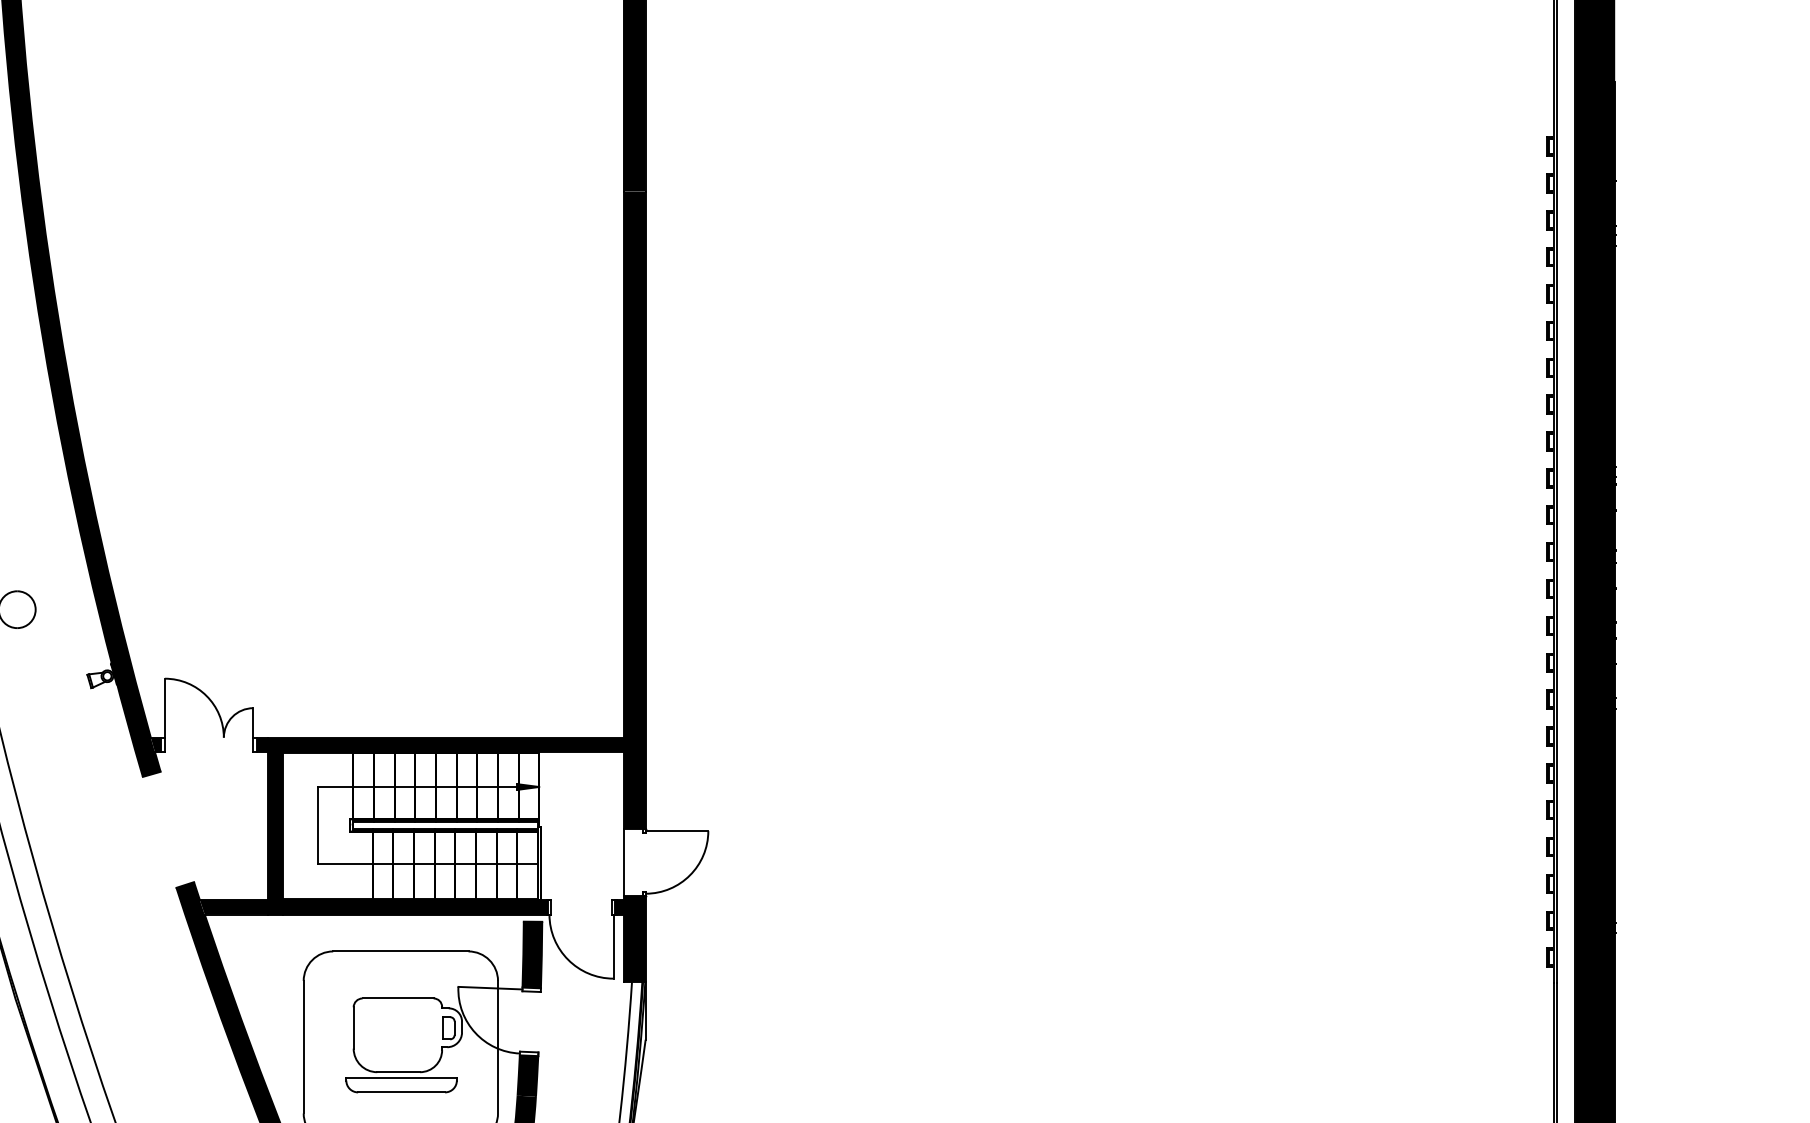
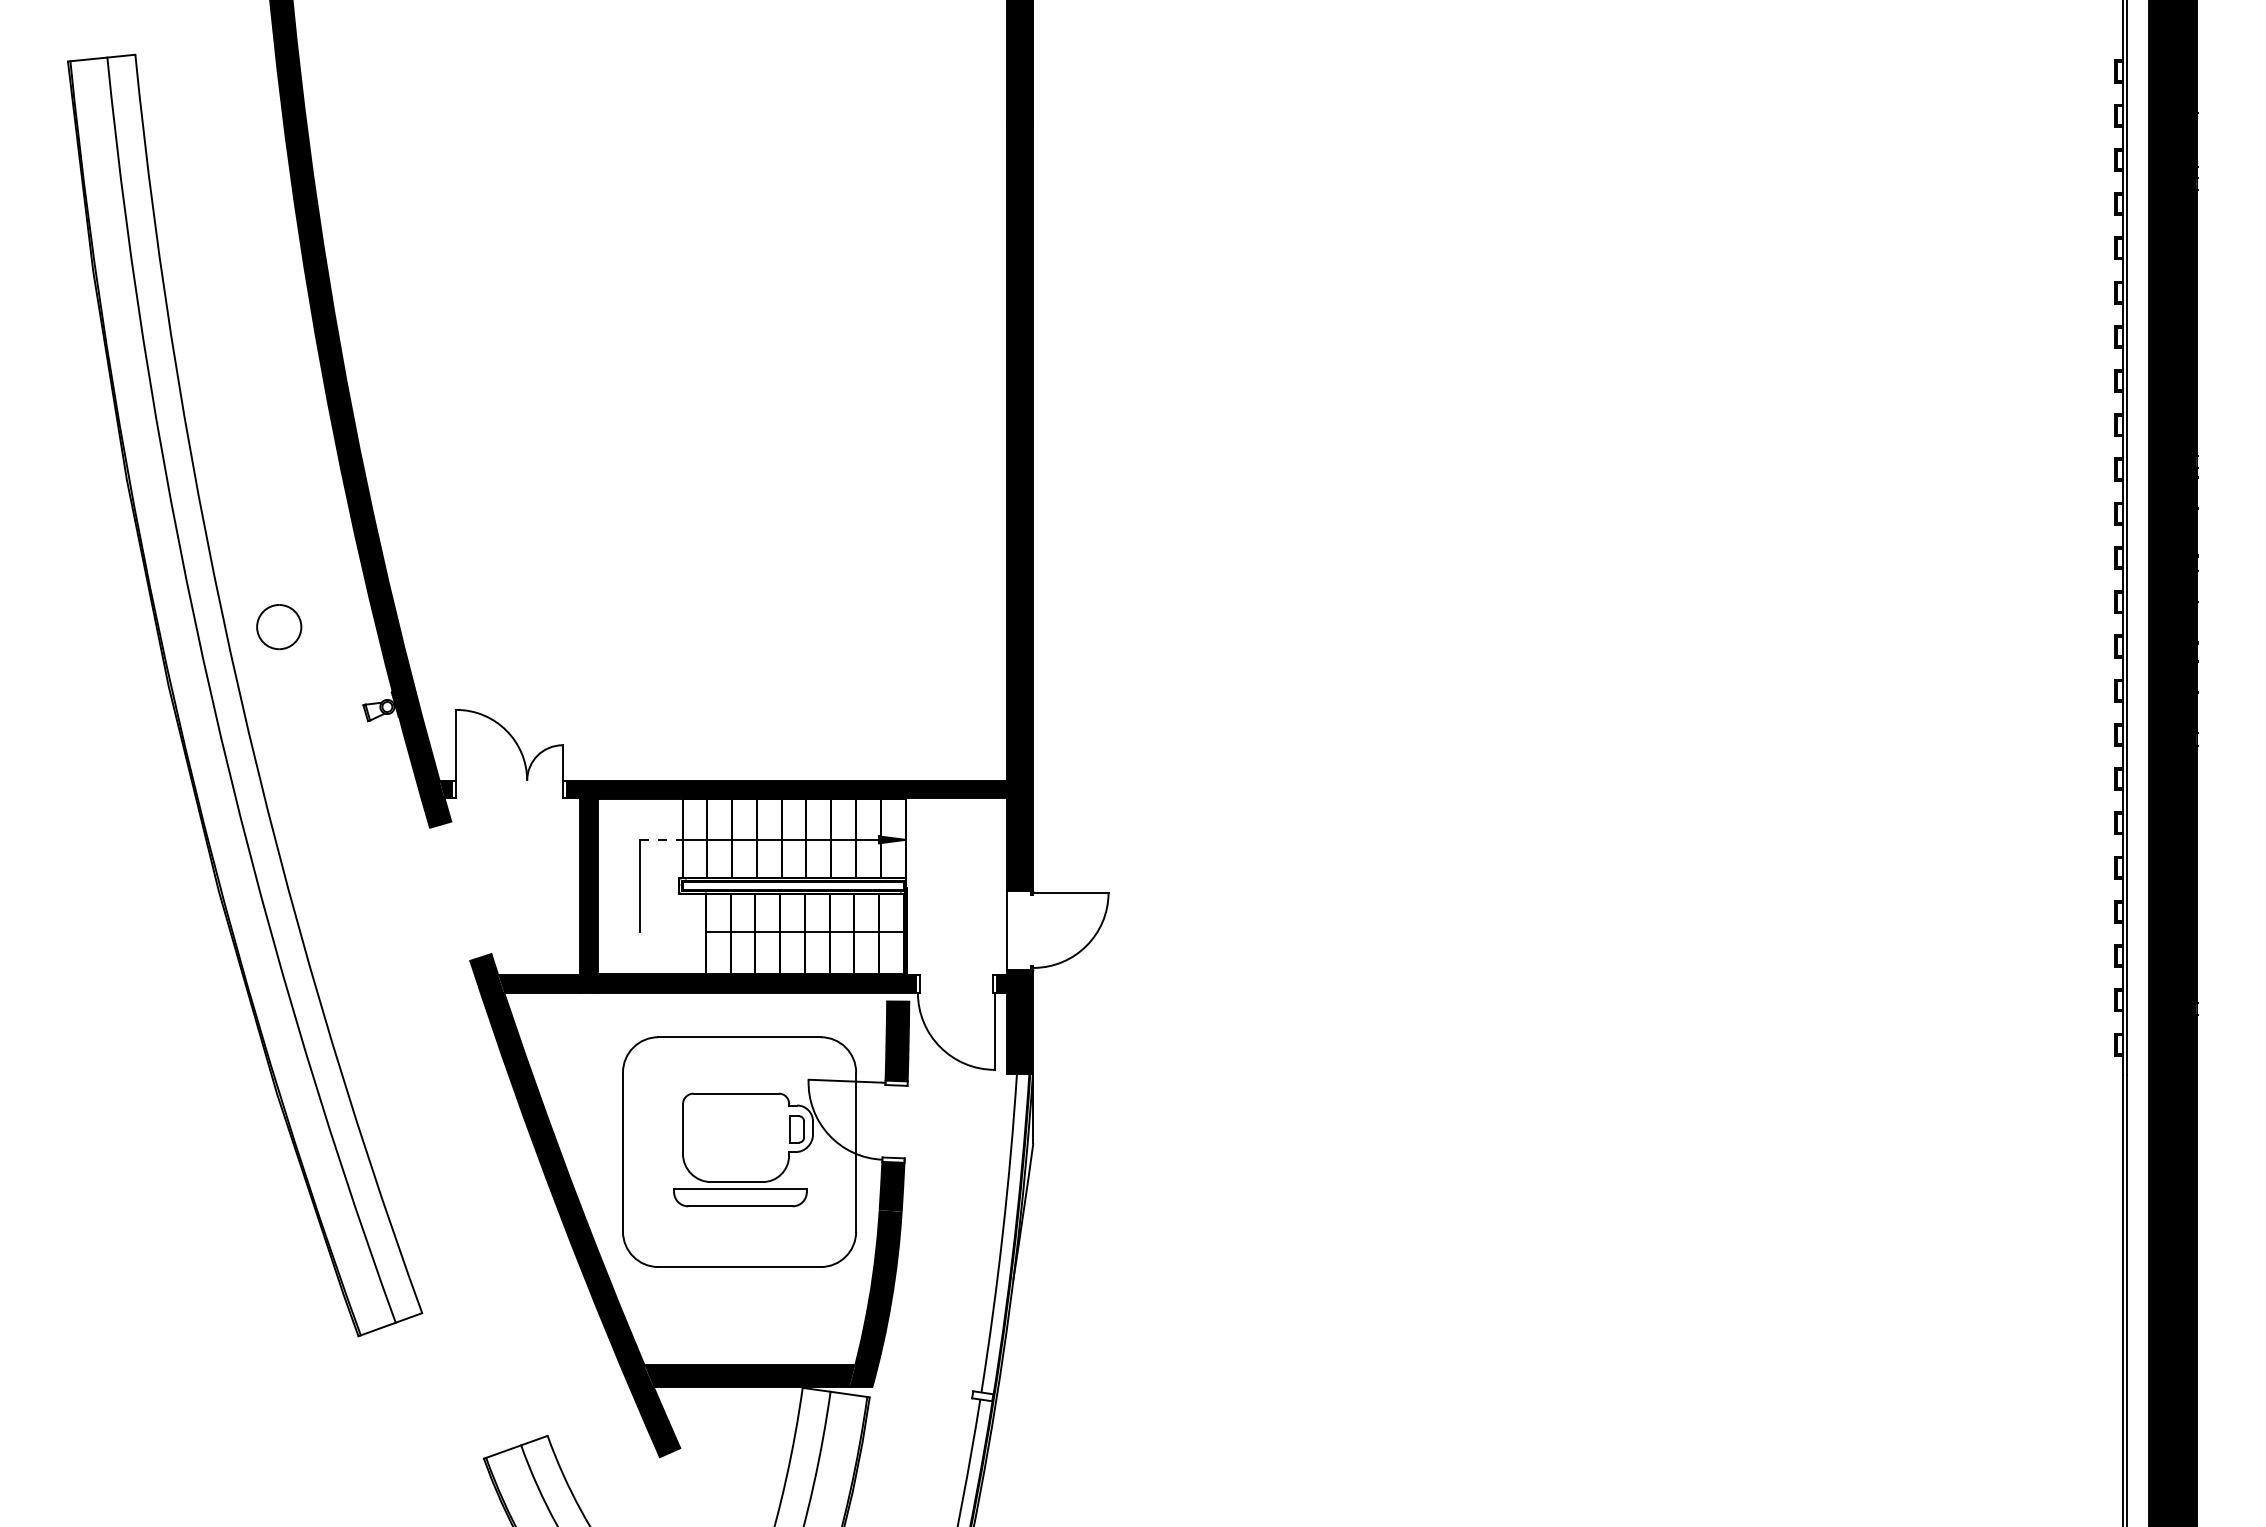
line: (335, 786) -> (661, 839), solid -> dashed
line: (344, 864) -> (672, 932), removed

